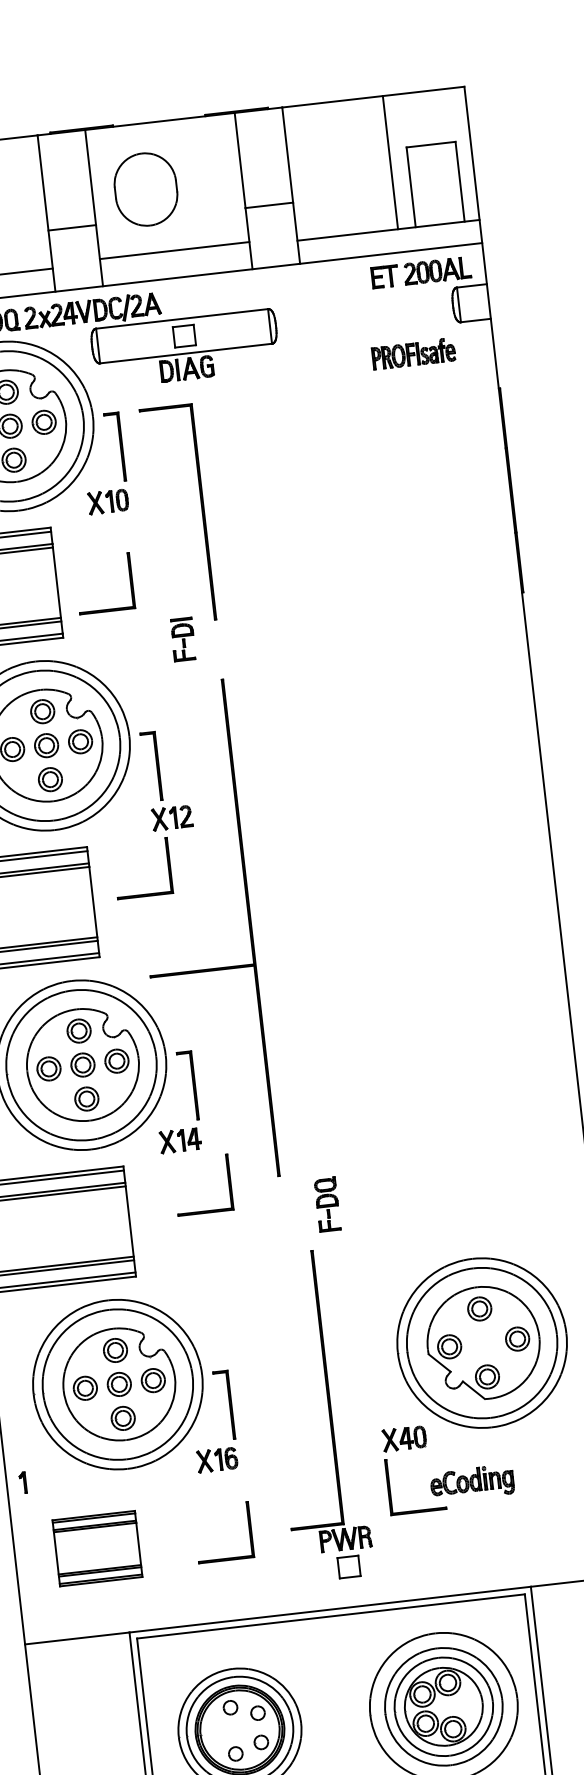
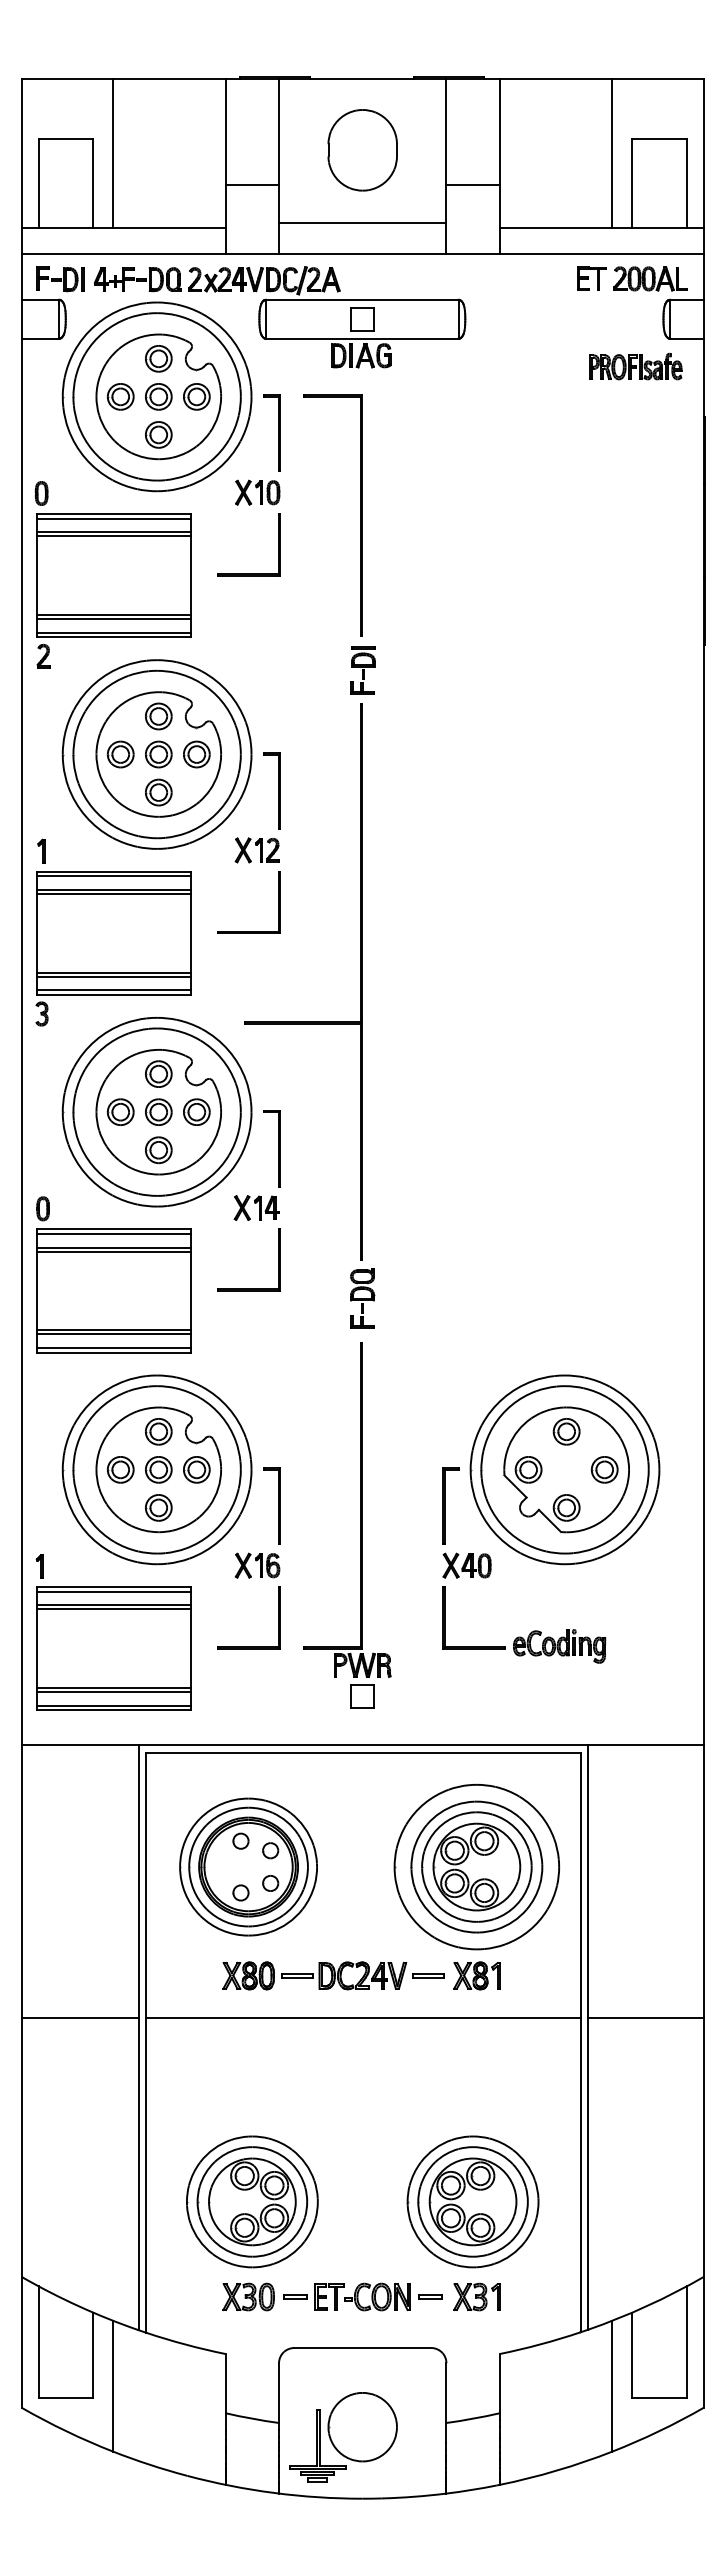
part: (145, 189) -> (362, 150), moved
part: (413, 353) -> (635, 366), moved
part: (106, 609) -> (248, 573), moved
part: (182, 639) -> (362, 670), moved
part: (171, 818) -> (256, 850), moved
part: (327, 1204) -> (362, 1298), moved
part: (205, 1210) -> (248, 1288), moved
part: (383, 1386) -> (450, 1505), added
part: (329, 1414) -> (360, 1525), moved
part: (472, 1483) -> (559, 1646), moved
part: (97, 1548) -> (113, 1648), size x1.67
part: (225, 1558) -> (248, 1646), moved

